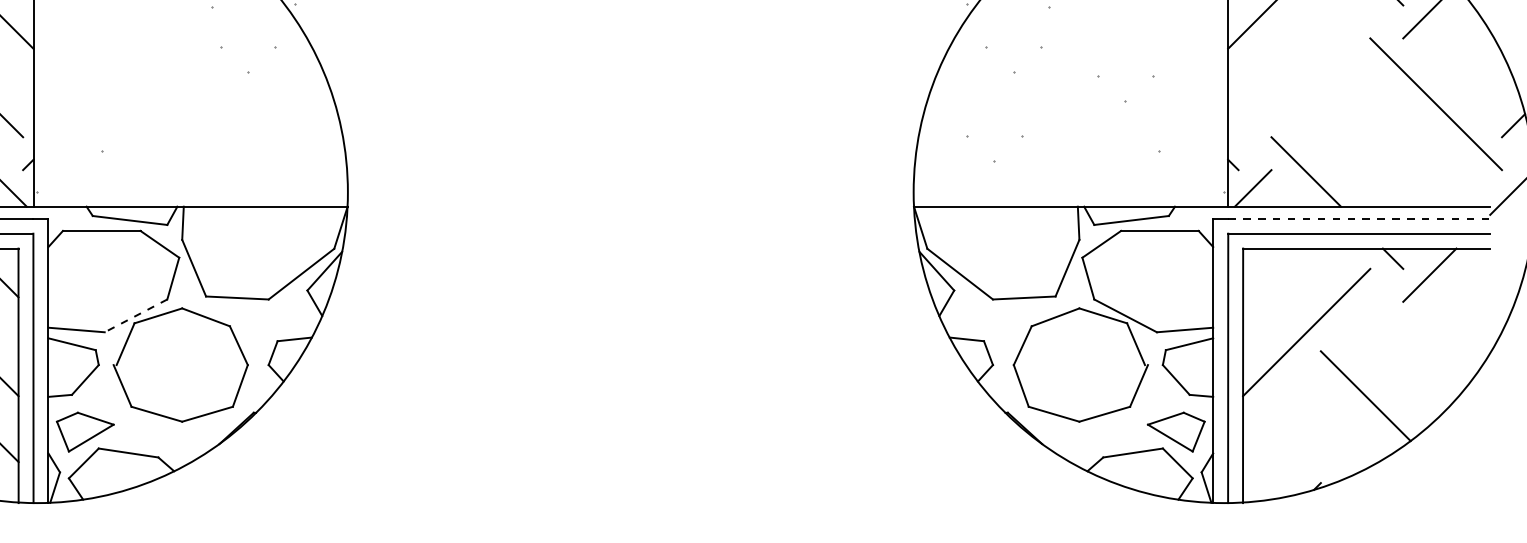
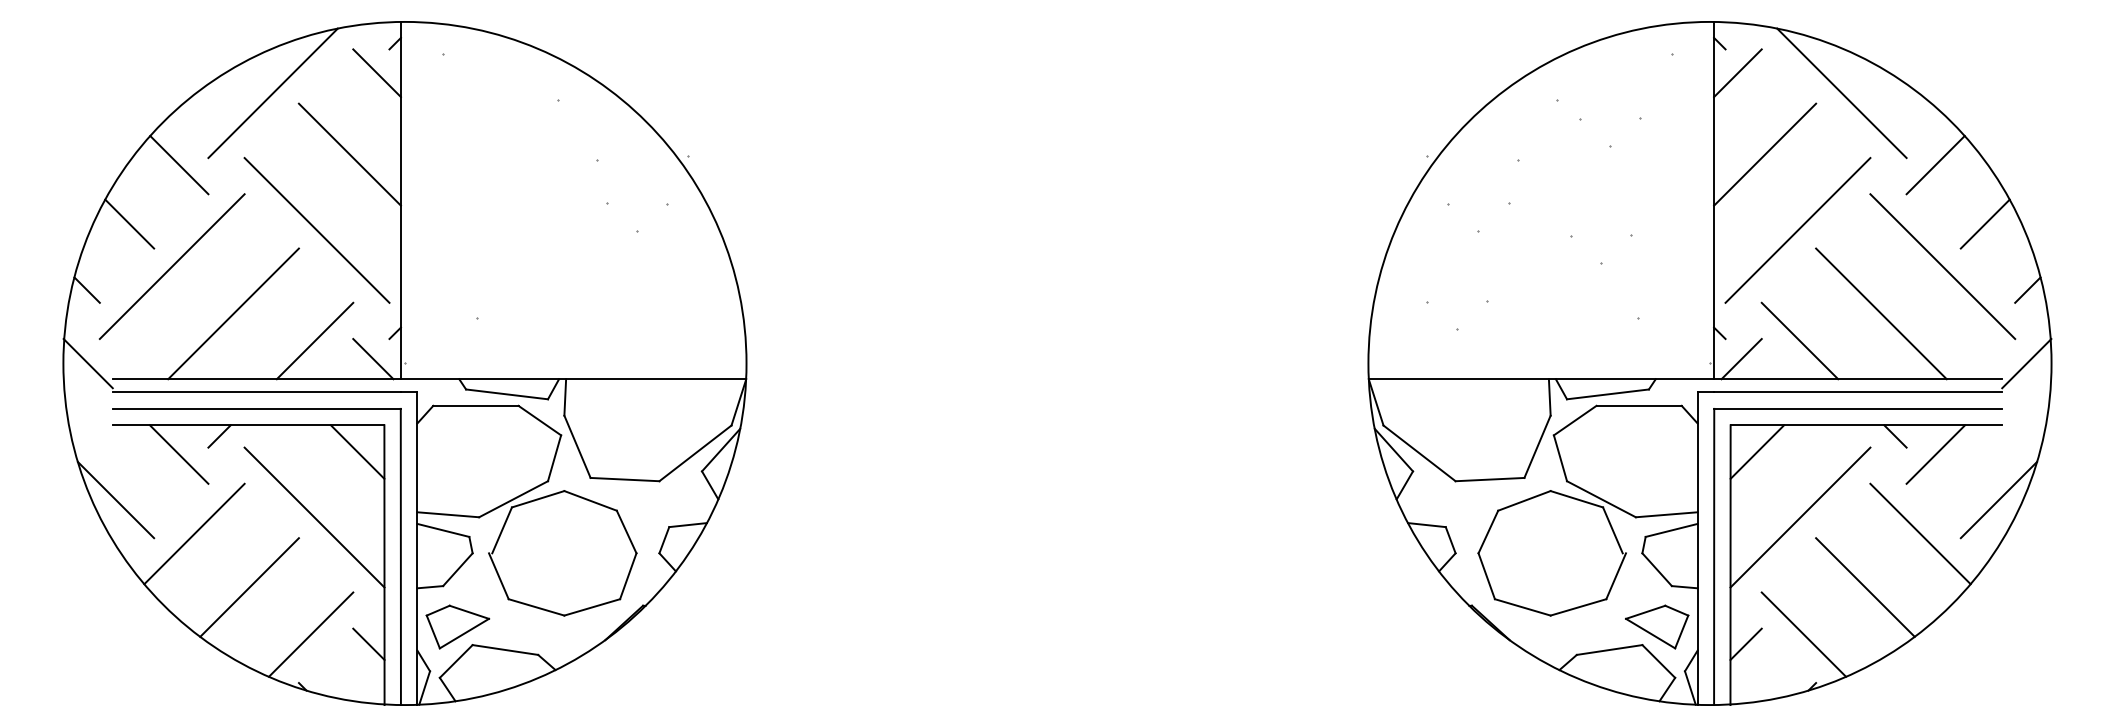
line: (1474, 65) -> (1984, 223), added
line: (1303, 71) -> (1797, 230), added
line: (1380, 146) -> (1881, 313), added
line: (1359, 218) -> (1858, 392), dashed -> solid
line: (1267, 272) -> (1757, 451), added
line: (135, 316) -> (513, 499), dashed -> solid
line: (1486, 316) -> (1998, 499), added
line: (1415, 347) -> (1920, 533), added
line: (1309, 438) -> (1803, 634), added
line: (1256, 447) -> (1745, 643), added

